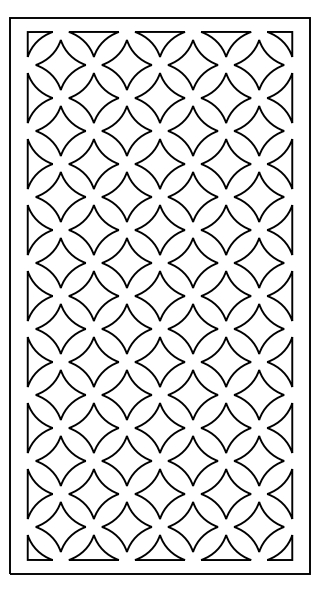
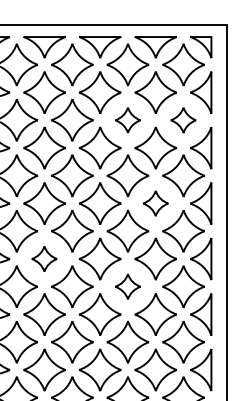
part: (192, 130) -> (127, 119), size x0.6
part: (258, 130) -> (183, 119), size x0.6
part: (225, 229) -> (155, 203), size x0.6
part: (93, 295) -> (44, 258), size x0.6
part: (192, 328) -> (127, 286), size x0.6

